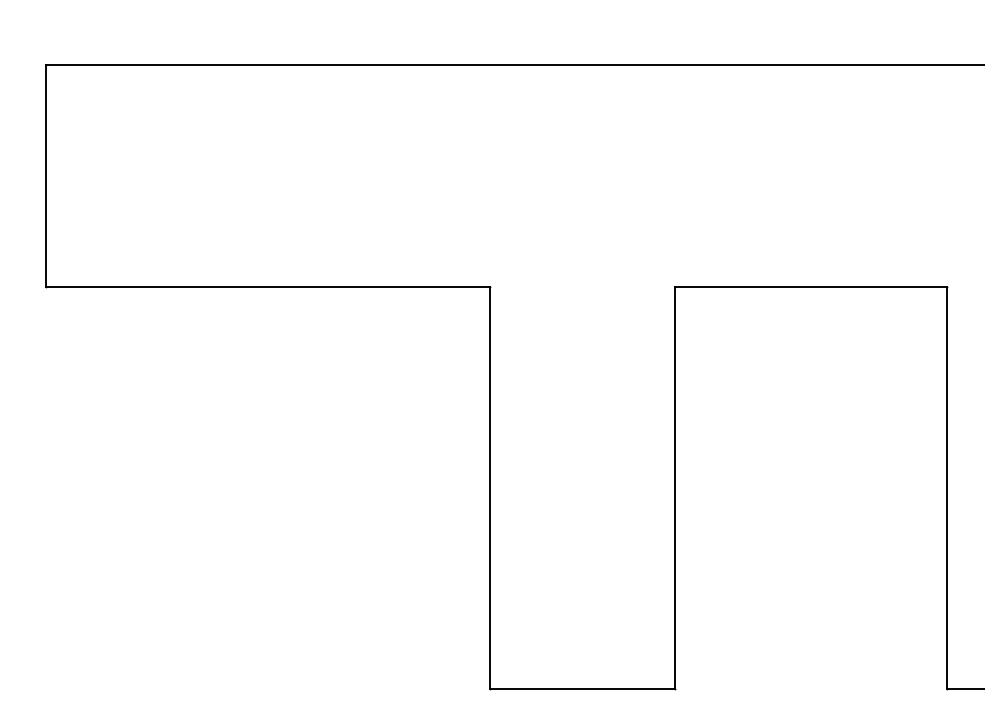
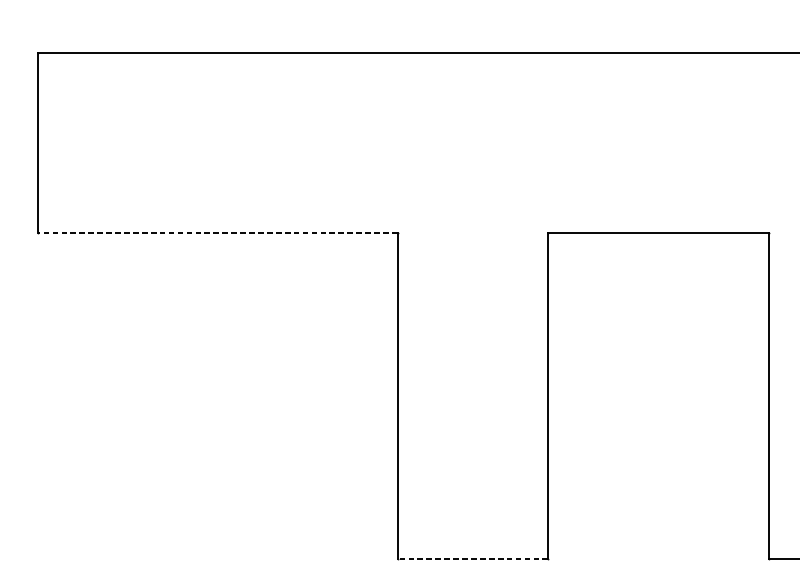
line: (267, 287) -> (217, 233), solid -> dashed
line: (582, 688) -> (473, 558), solid -> dashed

